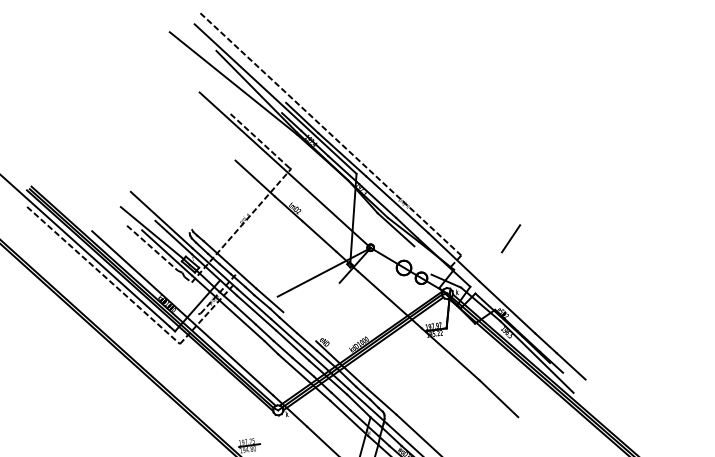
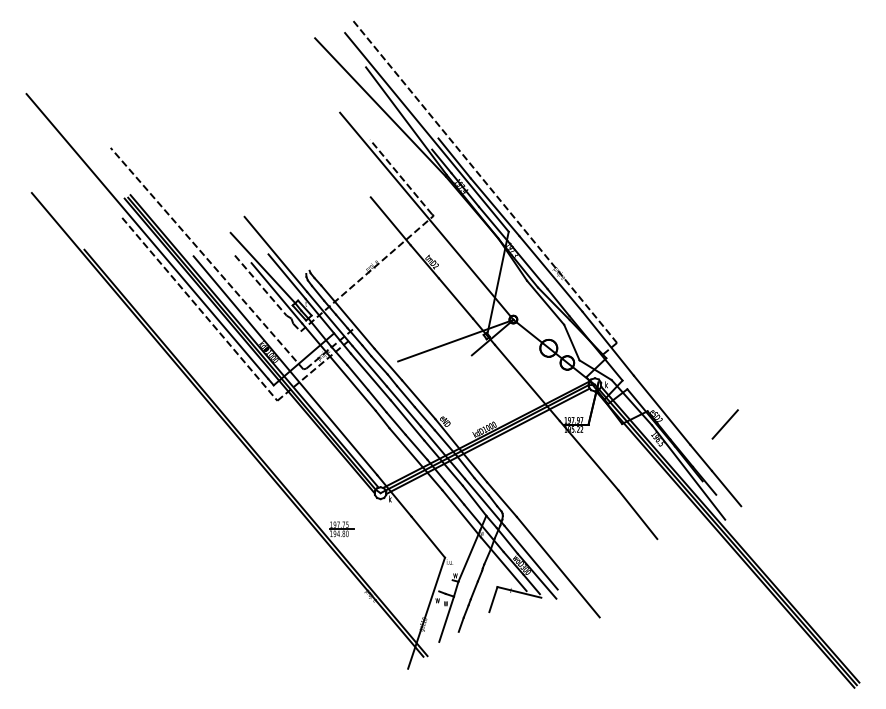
line: (103, 231) -> (206, 258), added
line: (510, 238) -> (724, 424), moved
line: (422, 260) -> (571, 342), added
line: (299, 326) -> (418, 399), added

